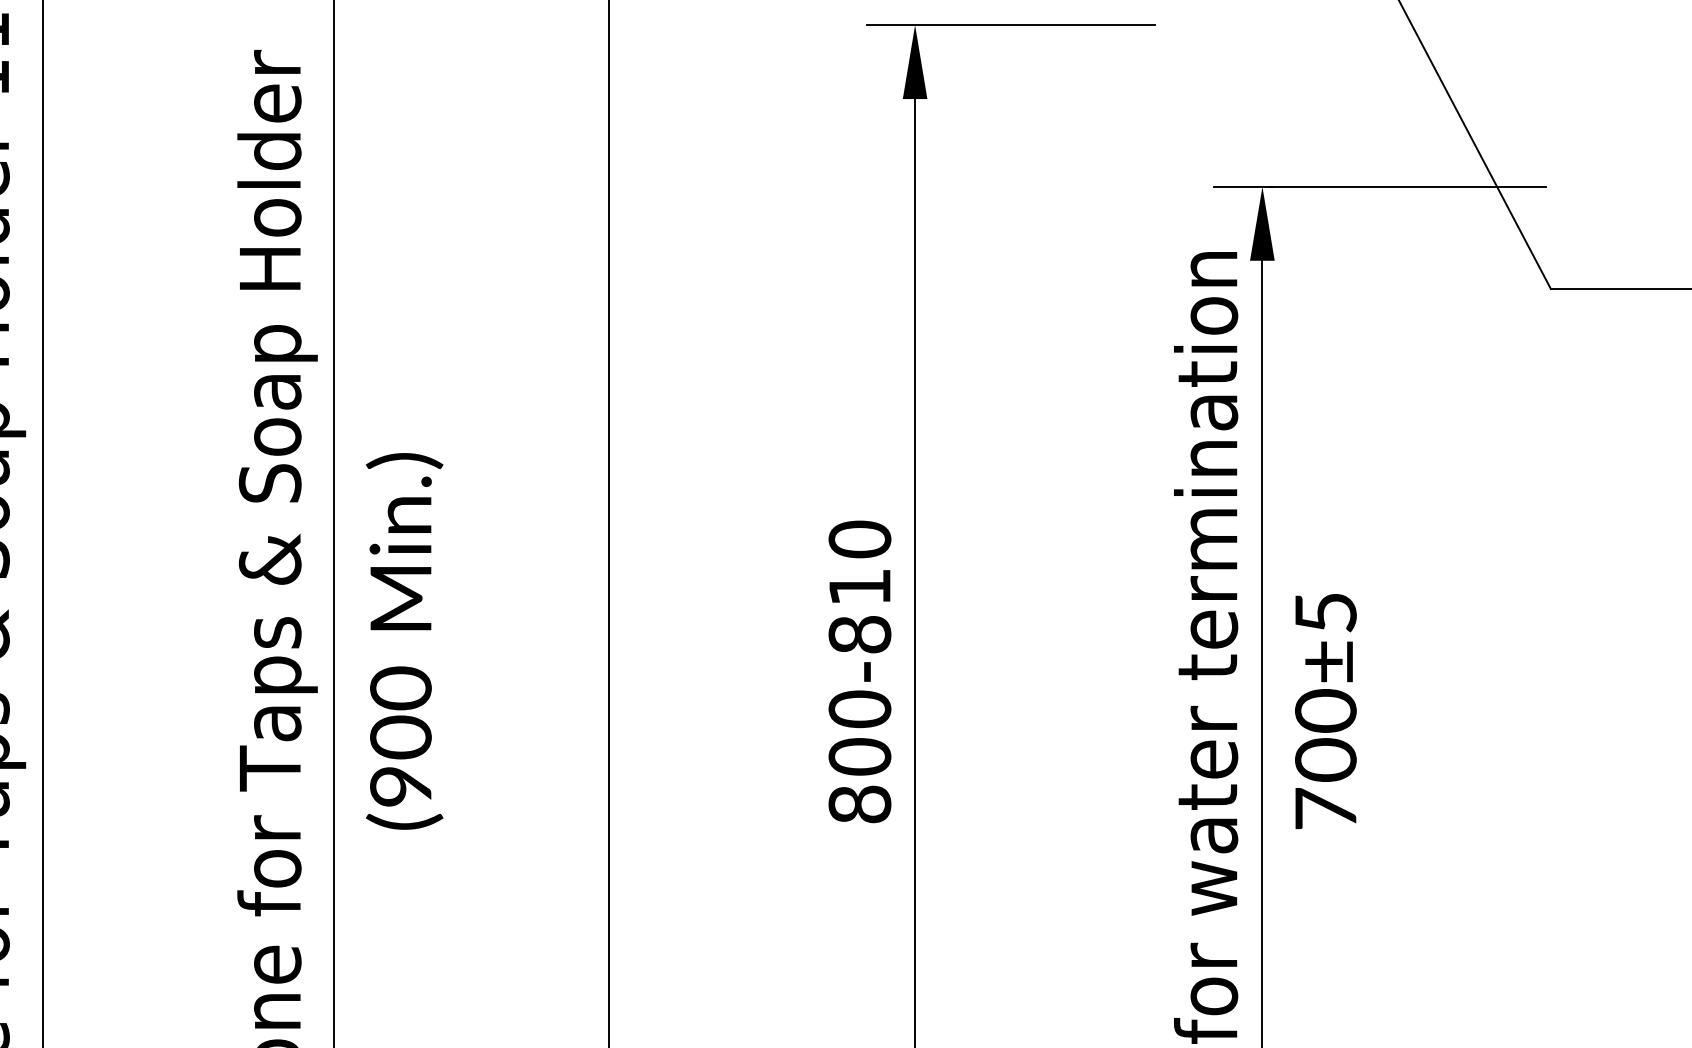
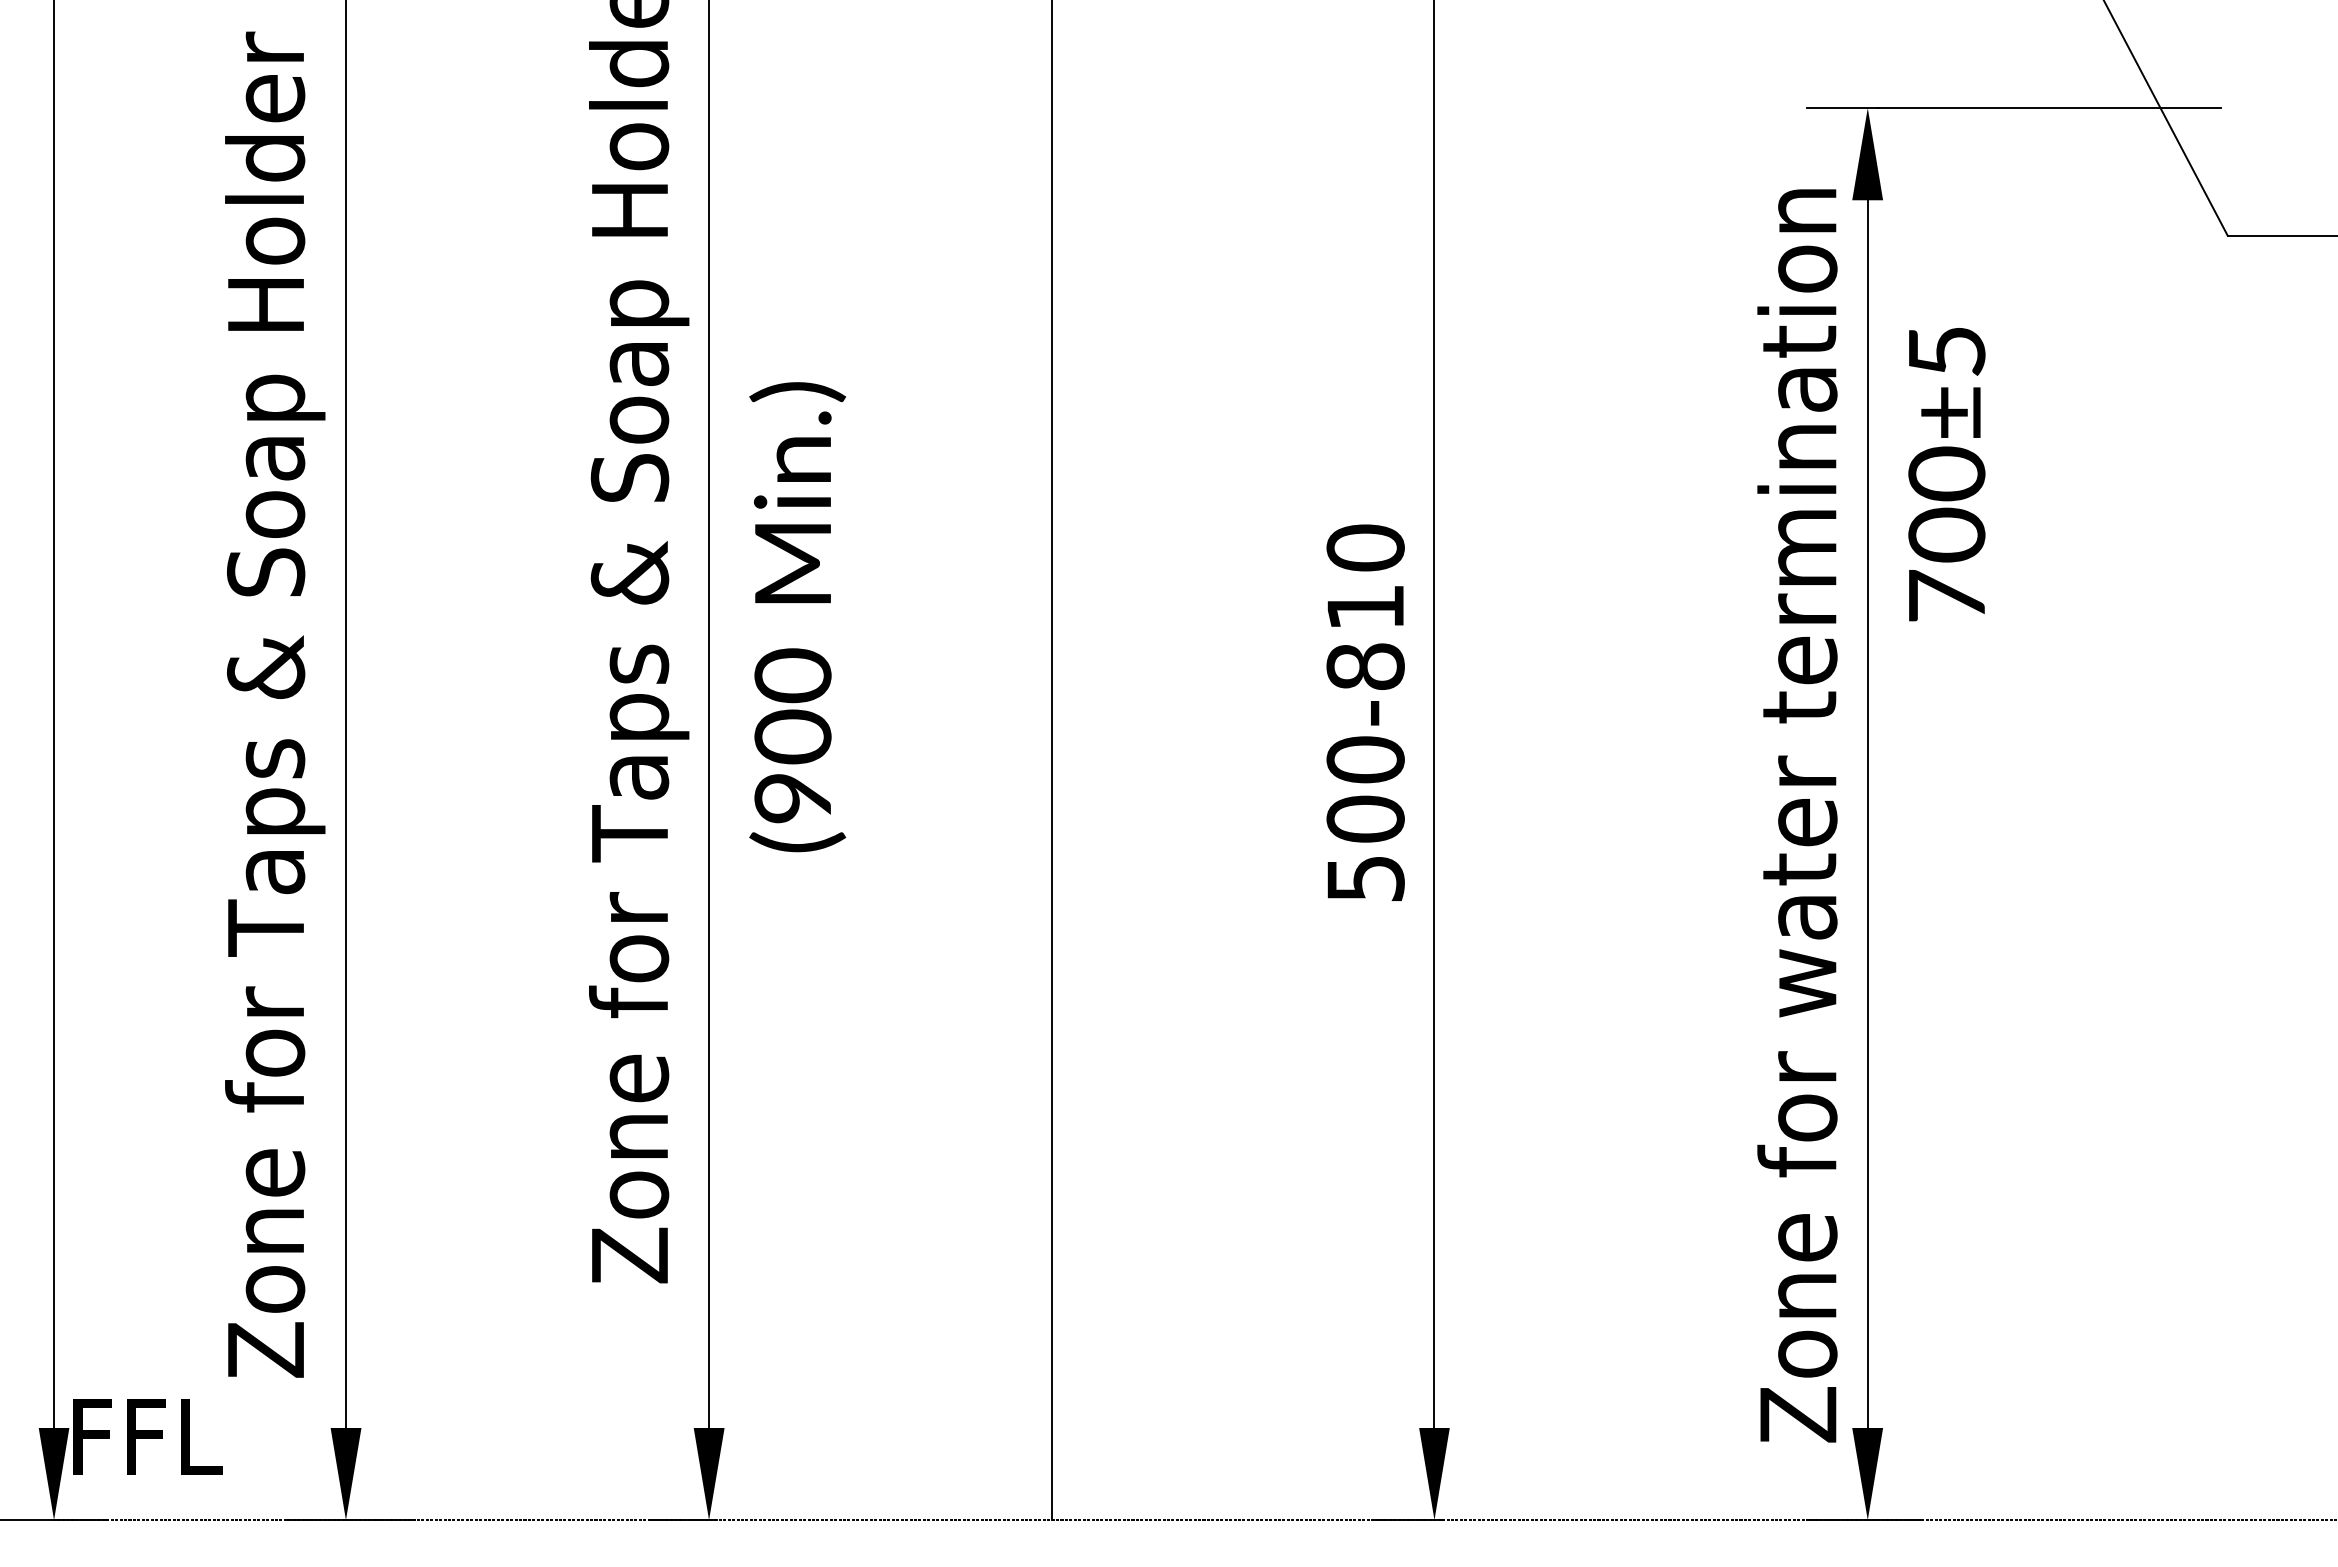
text: (404, 641) -> (797, 617), moved
text: (1325, 711) -> (1946, 474), moved
text: (859, 804) -> (1365, 878), 800-810 -> 500-810

